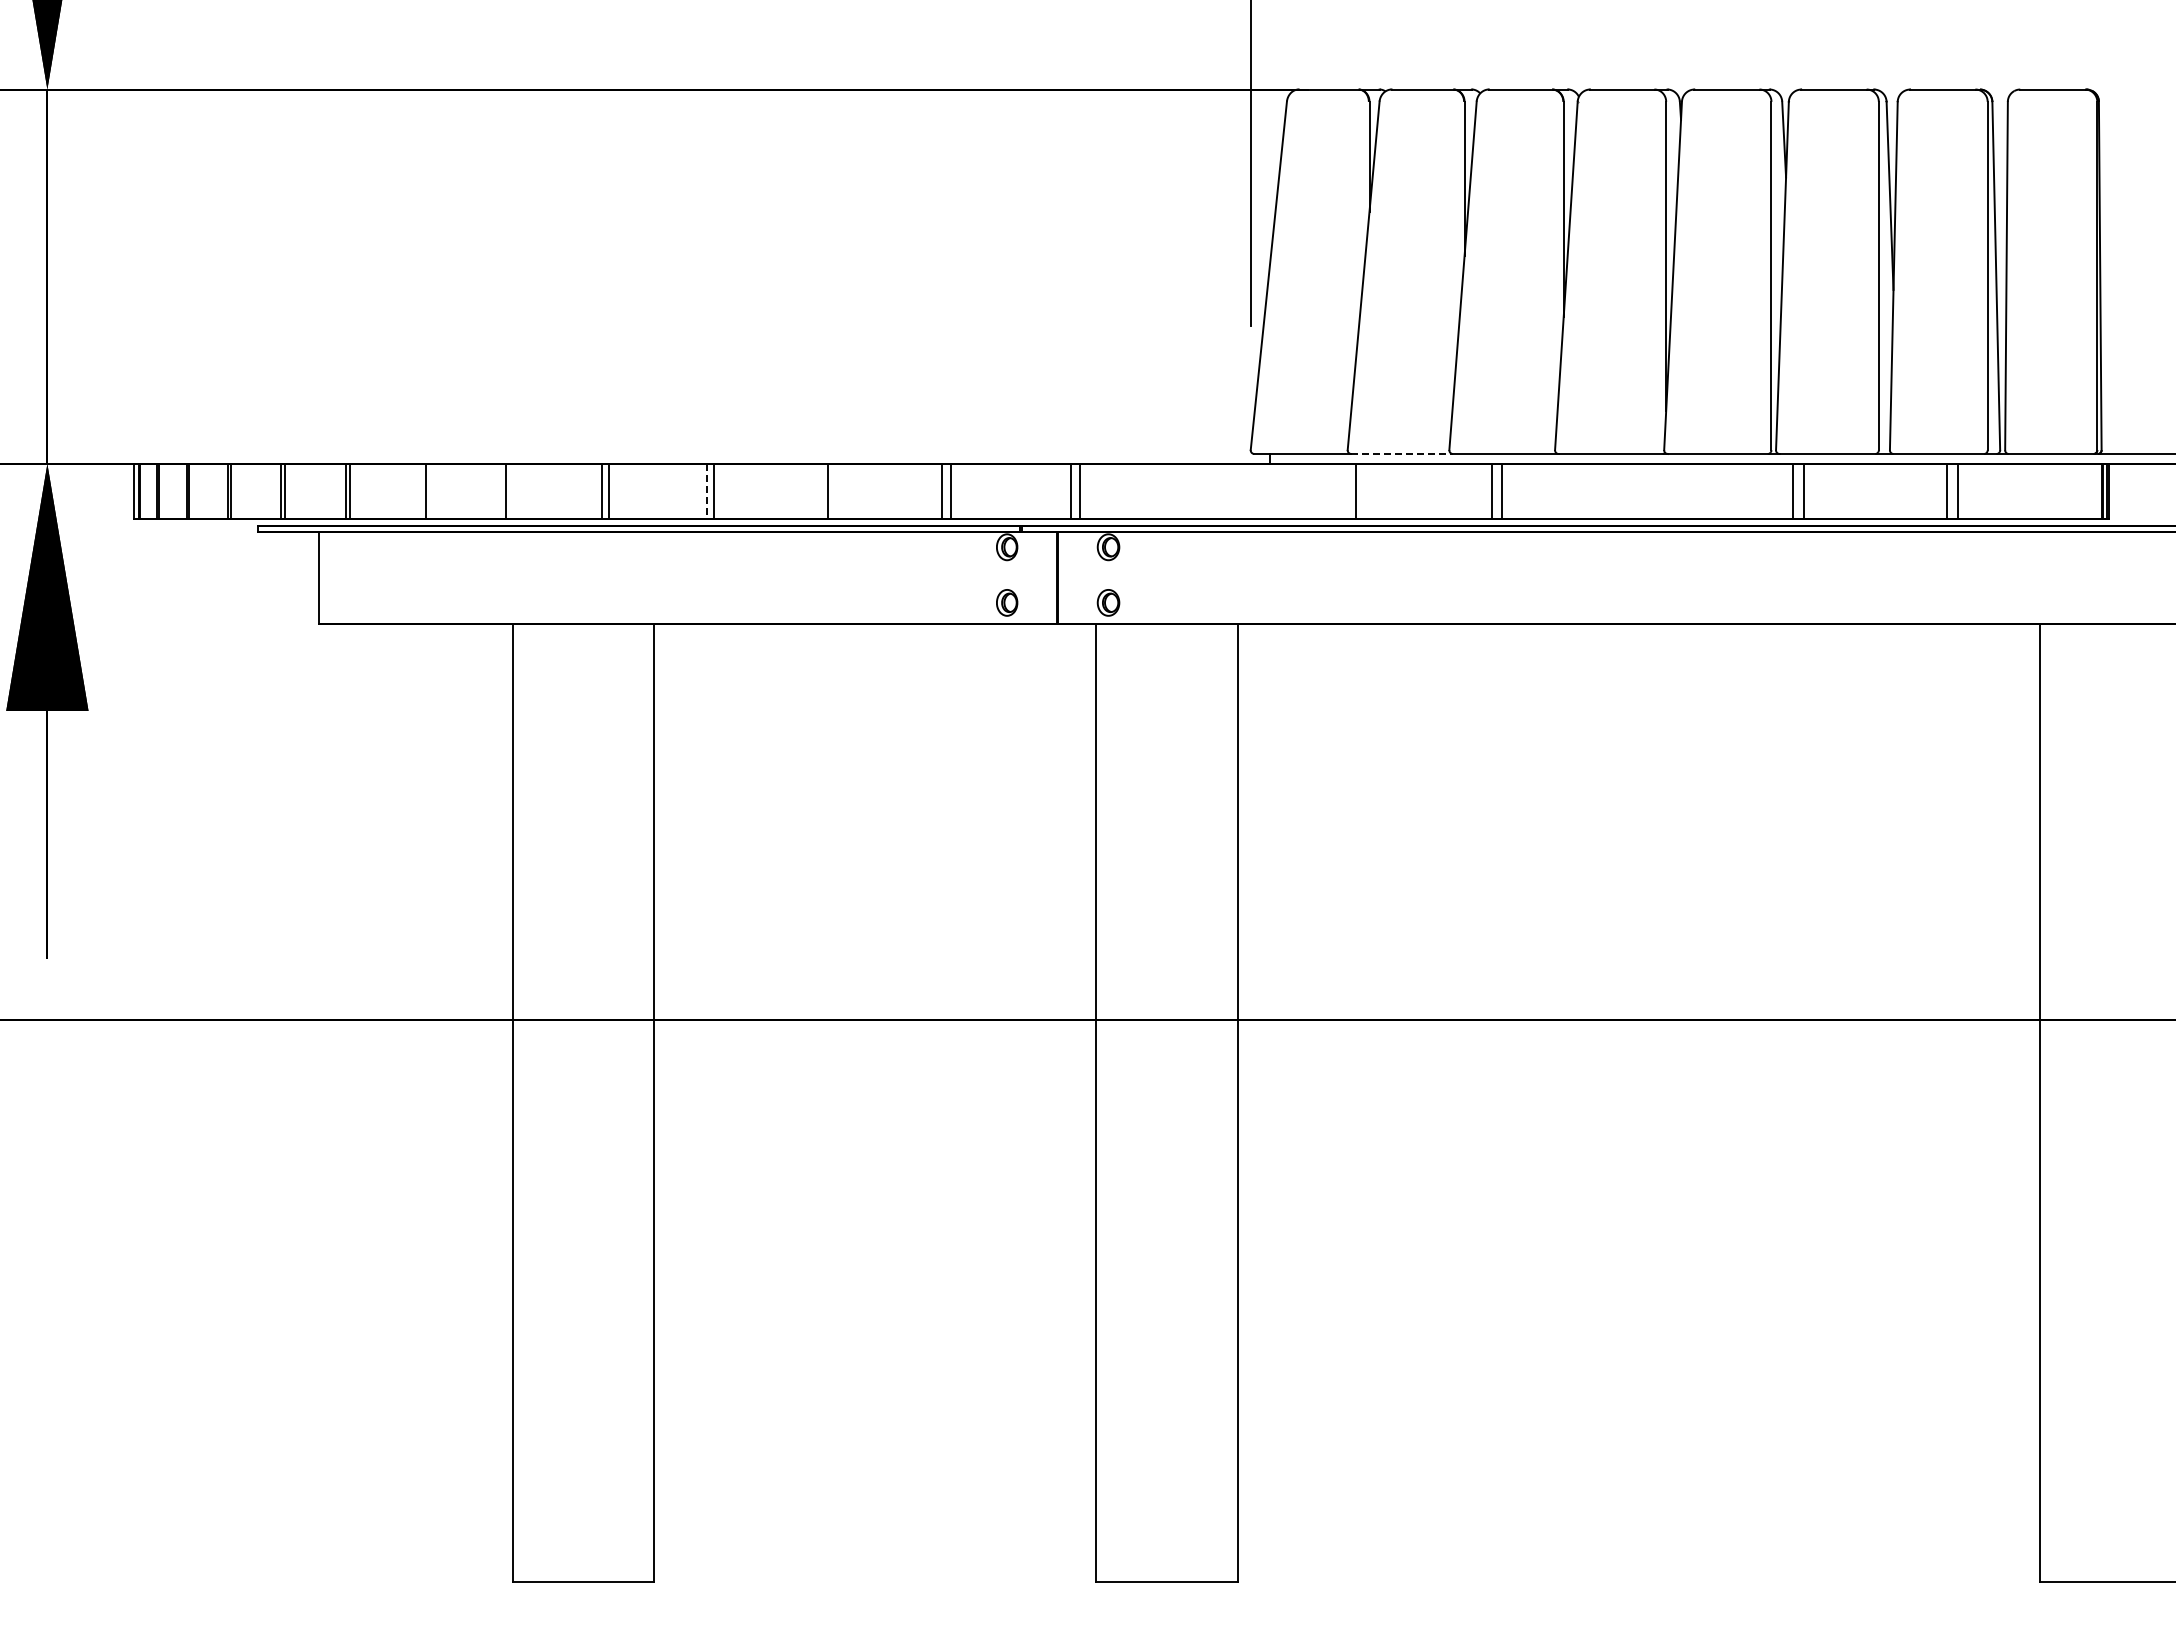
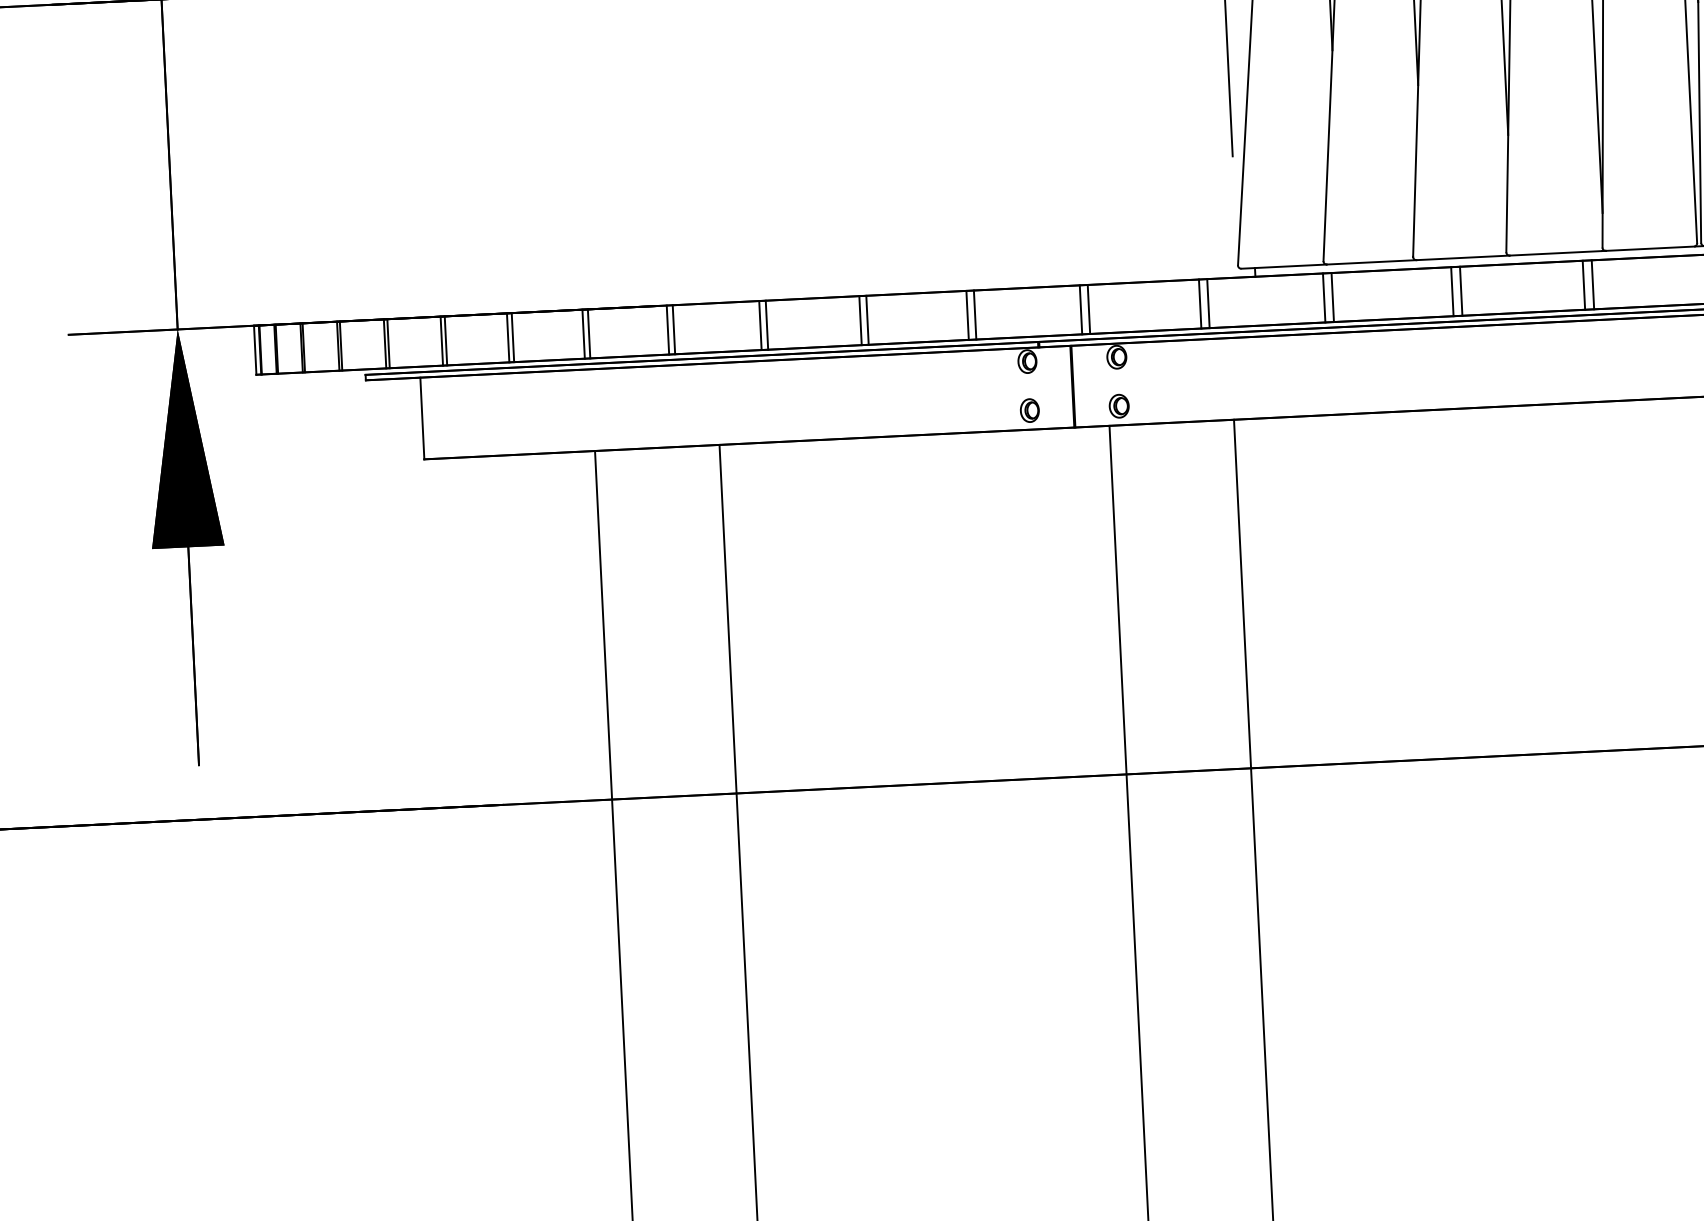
line: (1402, 454) -> (1372, 262), dashed -> solid
line: (420, 491) -> (507, 337), added
line: (512, 491) -> (588, 333), added
line: (707, 491) -> (760, 325), dashed -> solid
line: (820, 491) -> (860, 320), added
line: (1205, 491) -> (1199, 303), added
line: (1215, 491) -> (1208, 303), added
line: (1346, 491) -> (1324, 297), added
line: (1641, 491) -> (1584, 285), added
line: (1651, 491) -> (1593, 284), added

